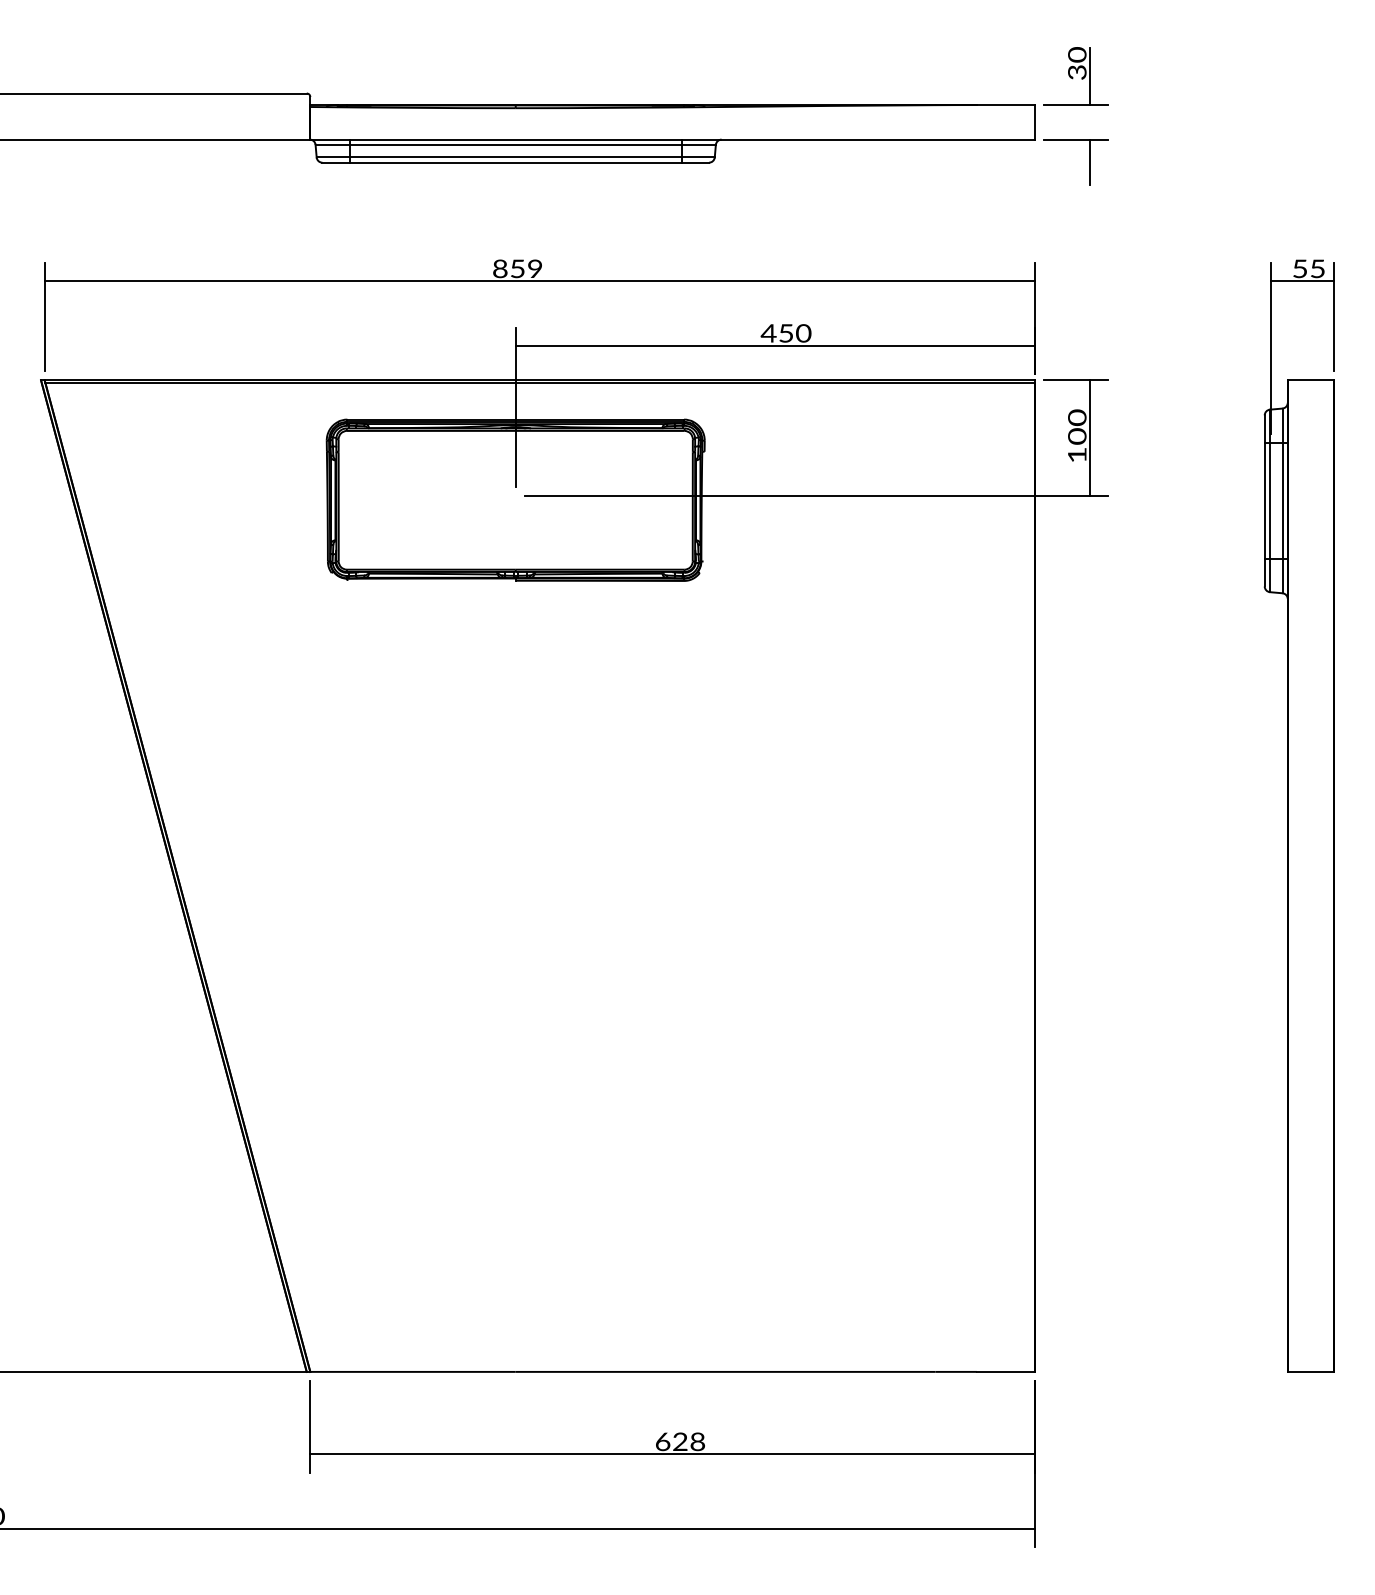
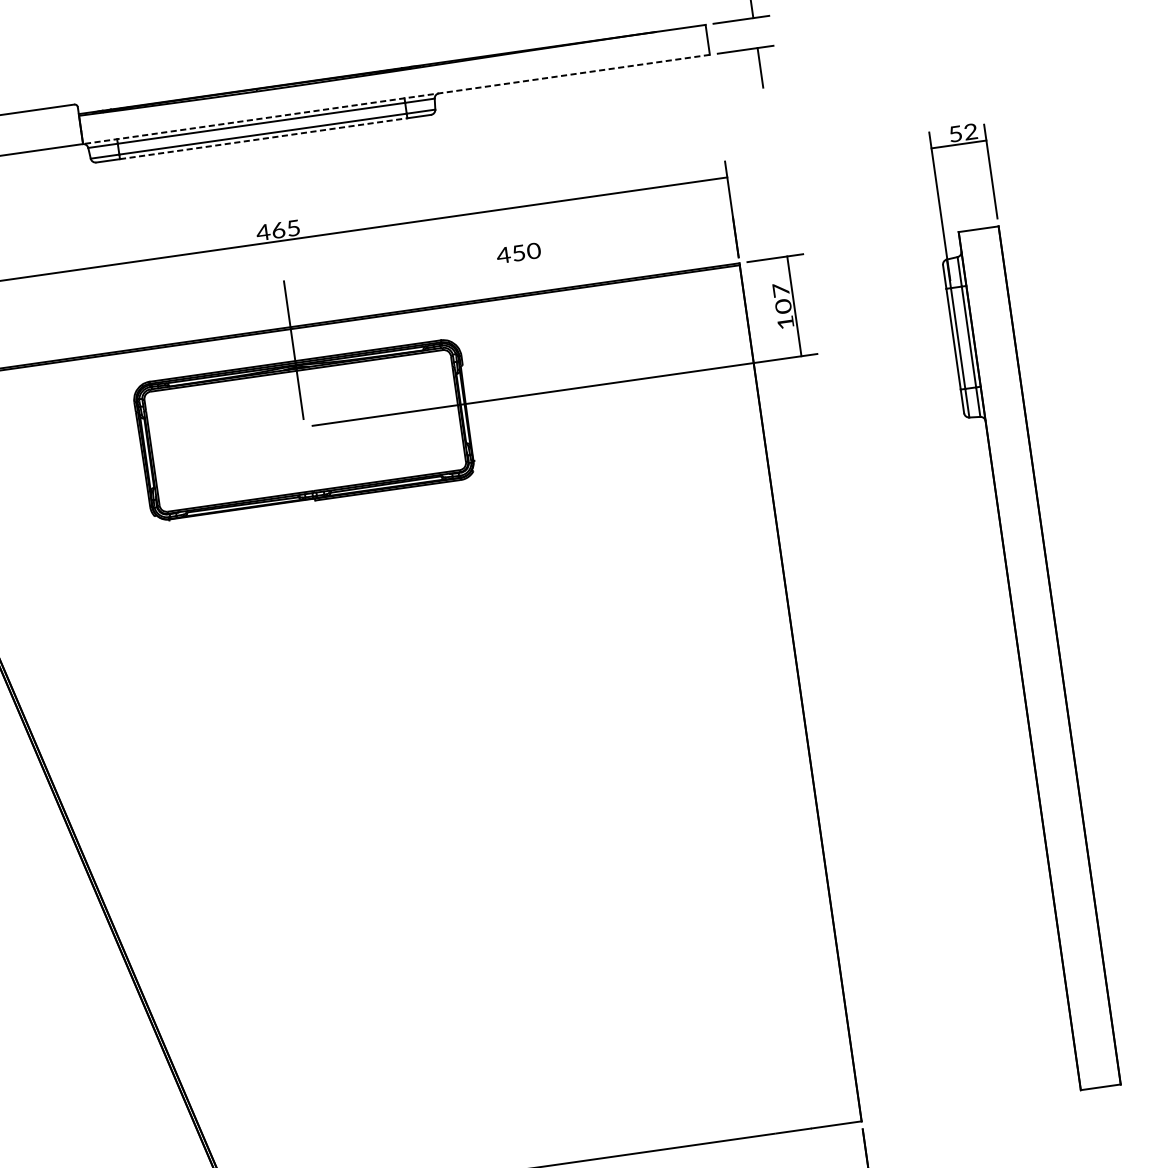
line: (671, 139) -> (395, 99), solid -> dashed
line: (516, 162) -> (264, 138), solid -> dashed
text: (516, 268) -> (277, 230), 859 -> 465
text: (1317, 268) -> (970, 131), 55 -> 52
line: (774, 345) -> (510, 265), removed
text: (1077, 417) -> (781, 290), 100 -> 107

